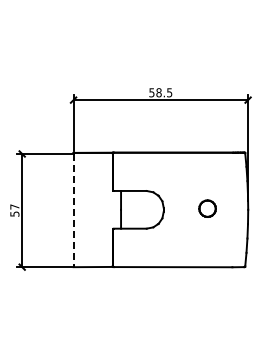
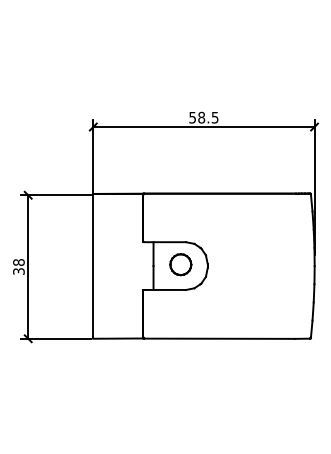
part: (207, 208) -> (180, 264), moved
text: (14, 210) -> (18, 266), 57 -> 38
line: (73, 210) -> (93, 266), dashed -> solid

